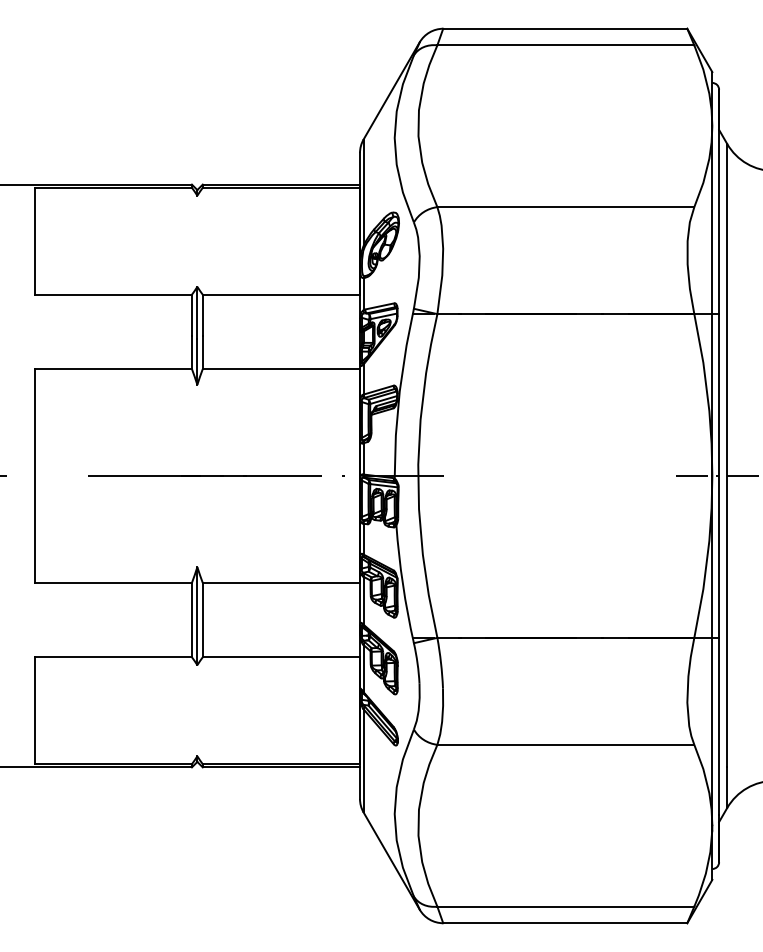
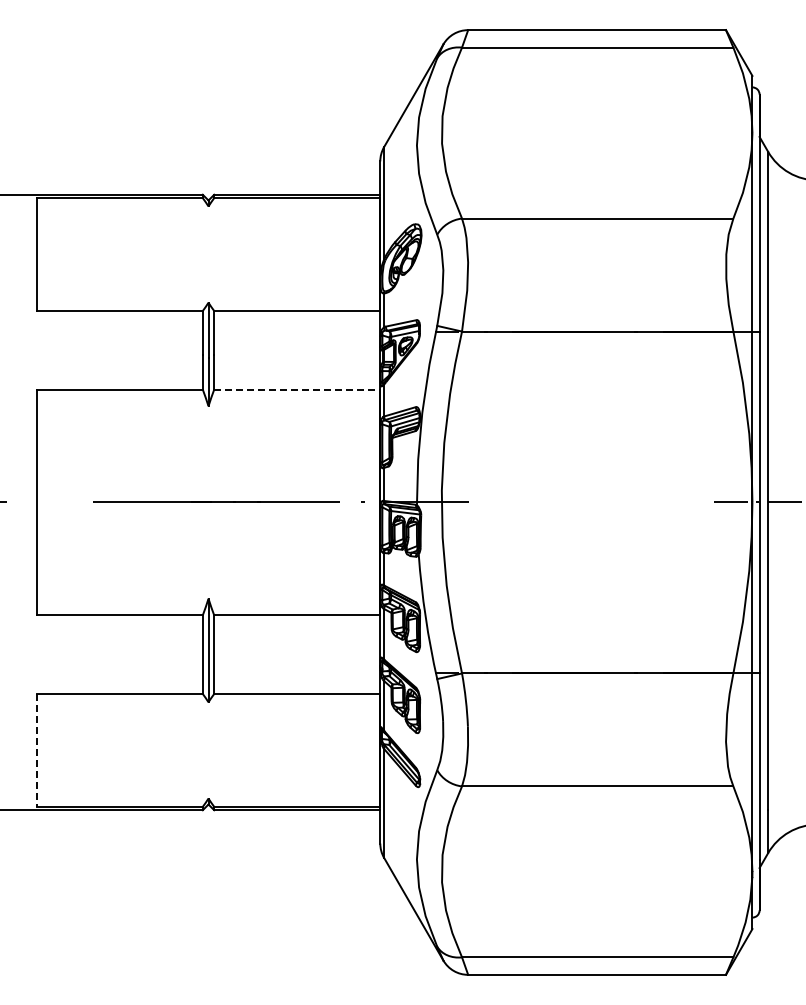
line: (281, 369) -> (297, 389), solid -> dashed
line: (34, 710) -> (36, 750), solid -> dashed

